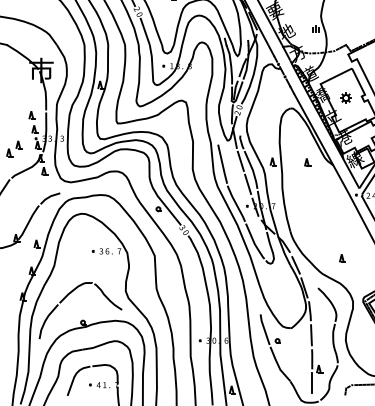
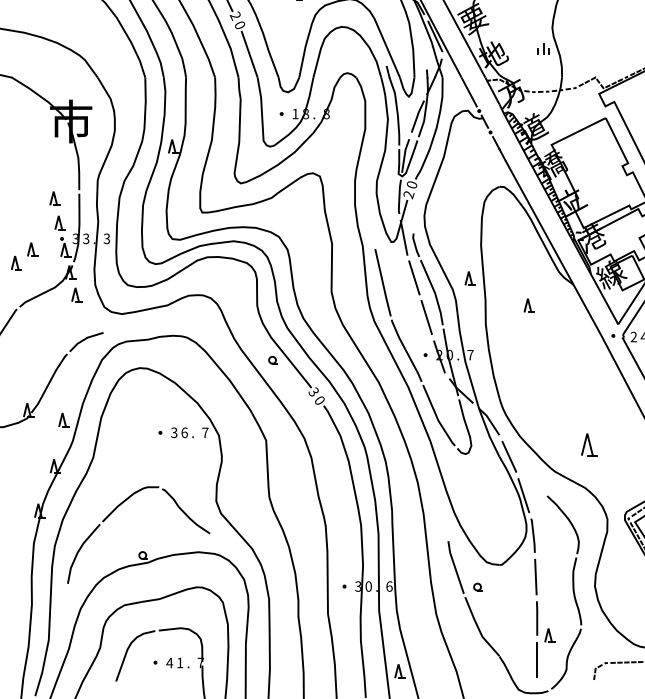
part: (345, 97) -> (594, 167), removed
part: (307, 162) -> (529, 305), moved
part: (342, 258) -> (589, 445), size x1.6

